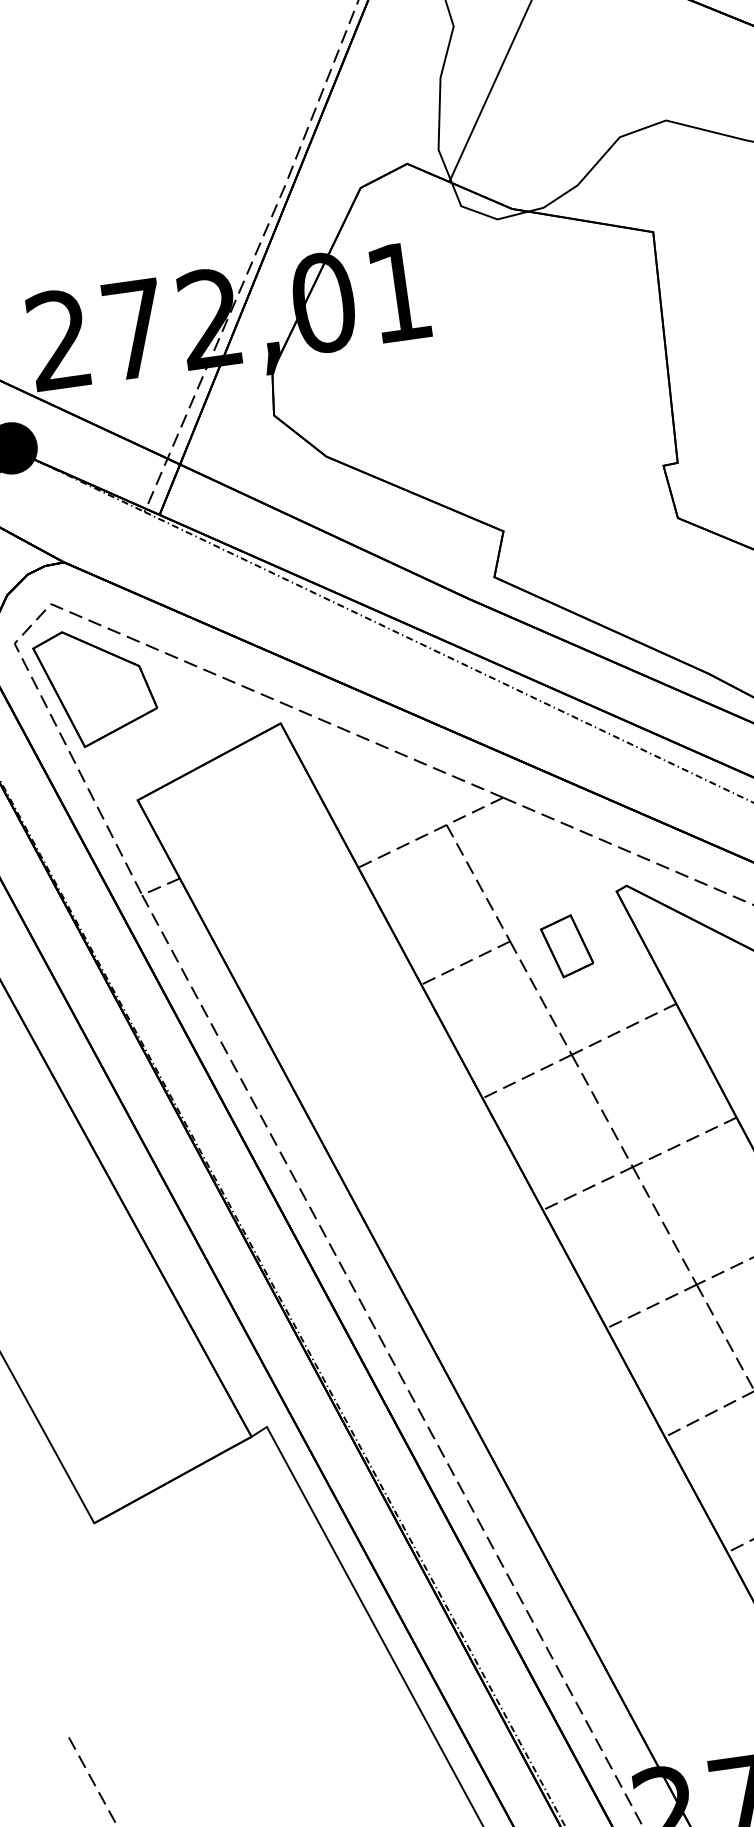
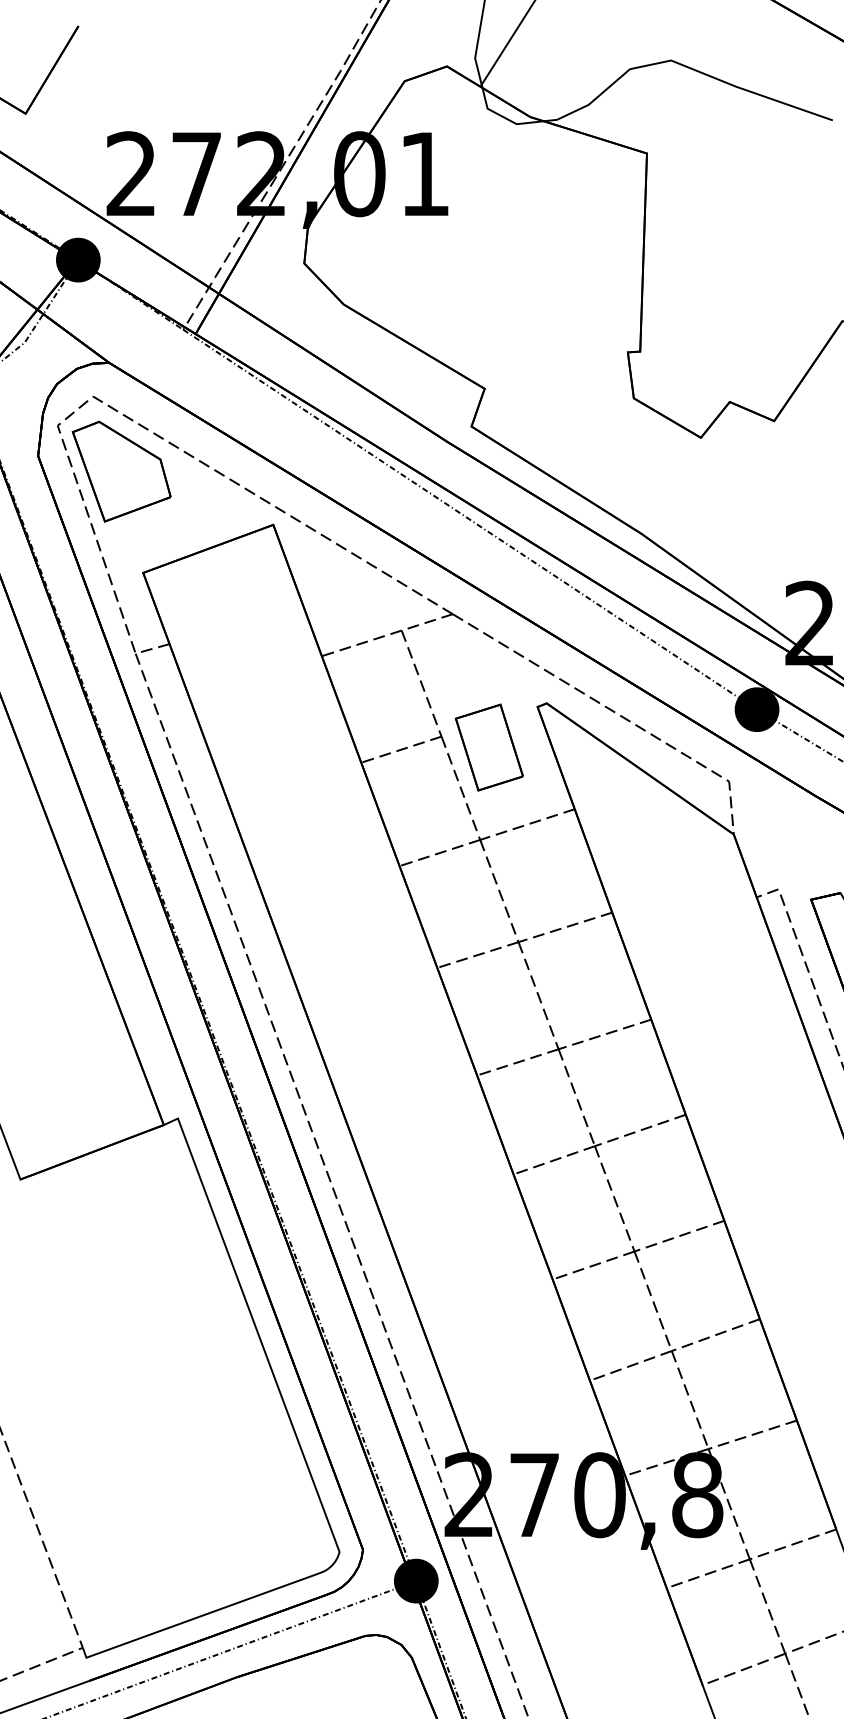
part: (566, 946) -> (488, 747), size x1.67

